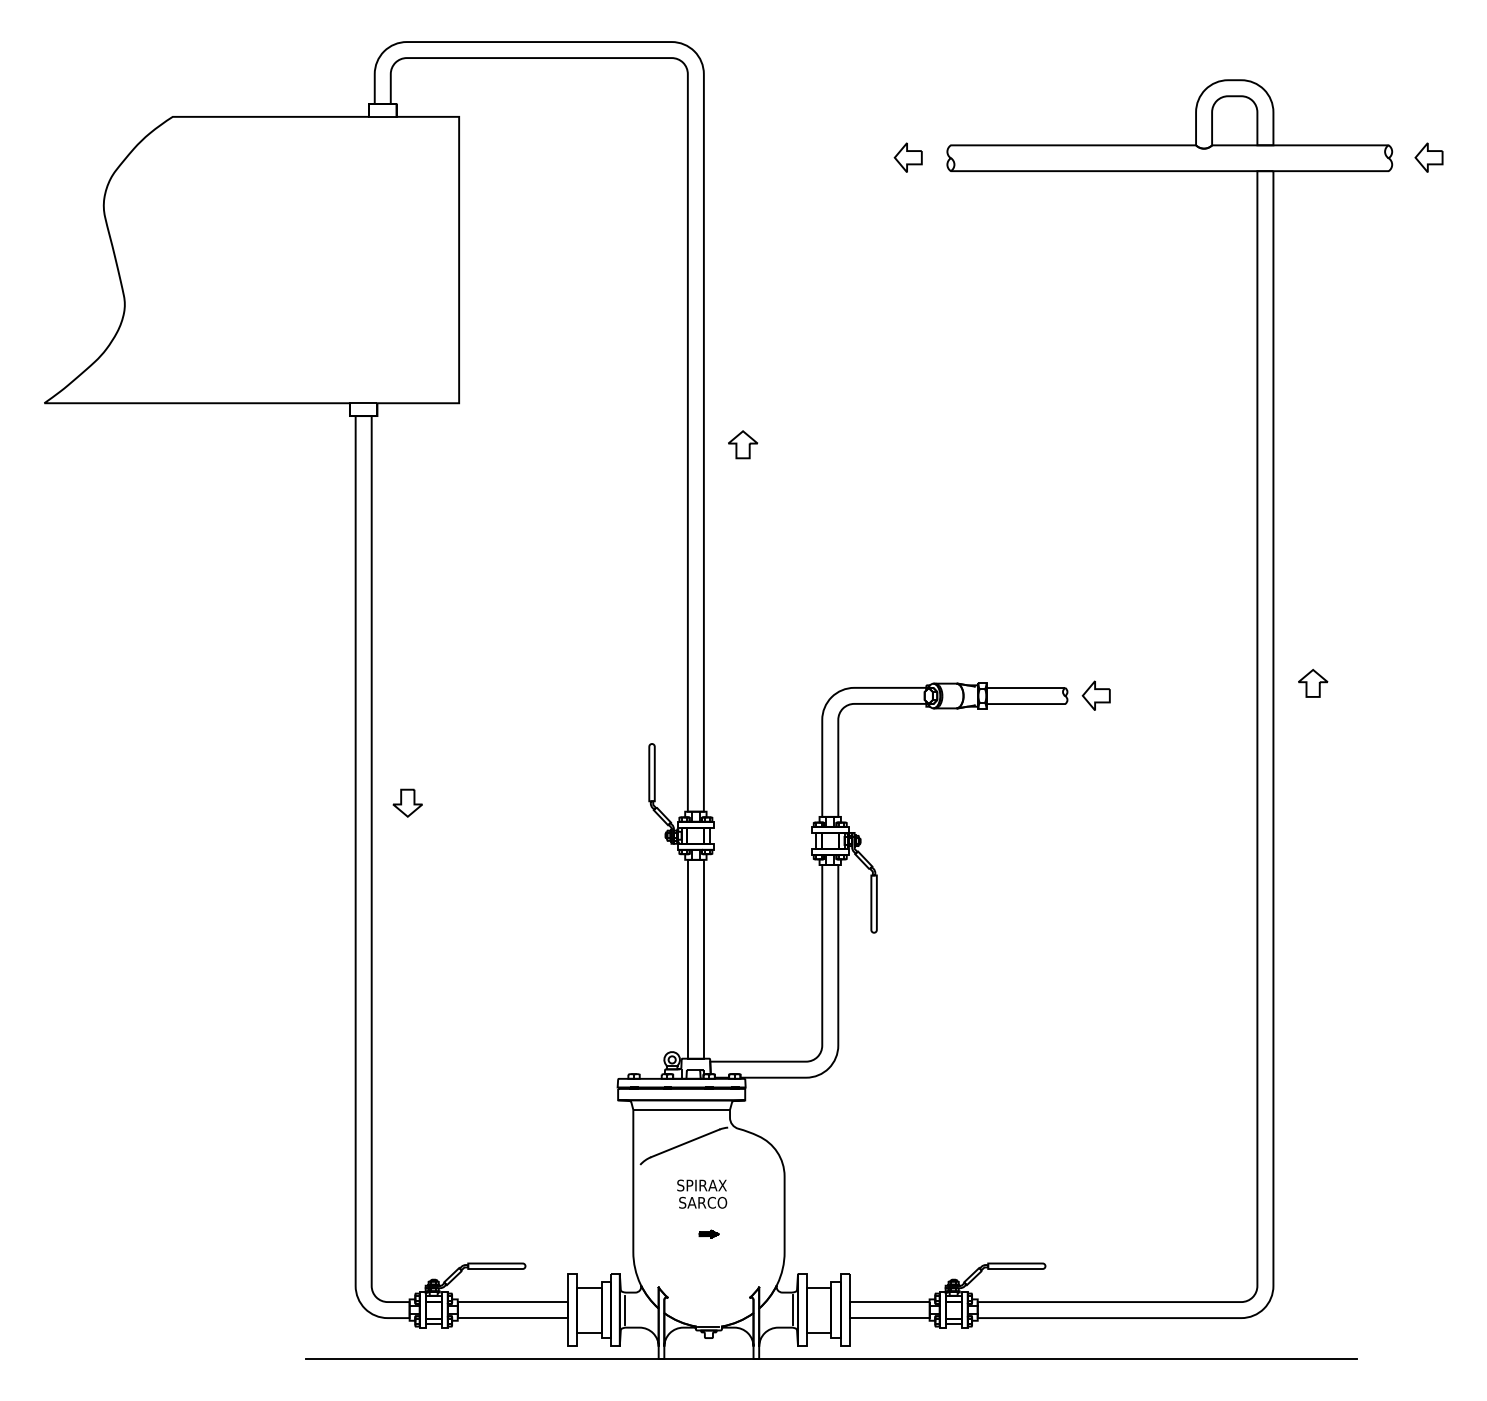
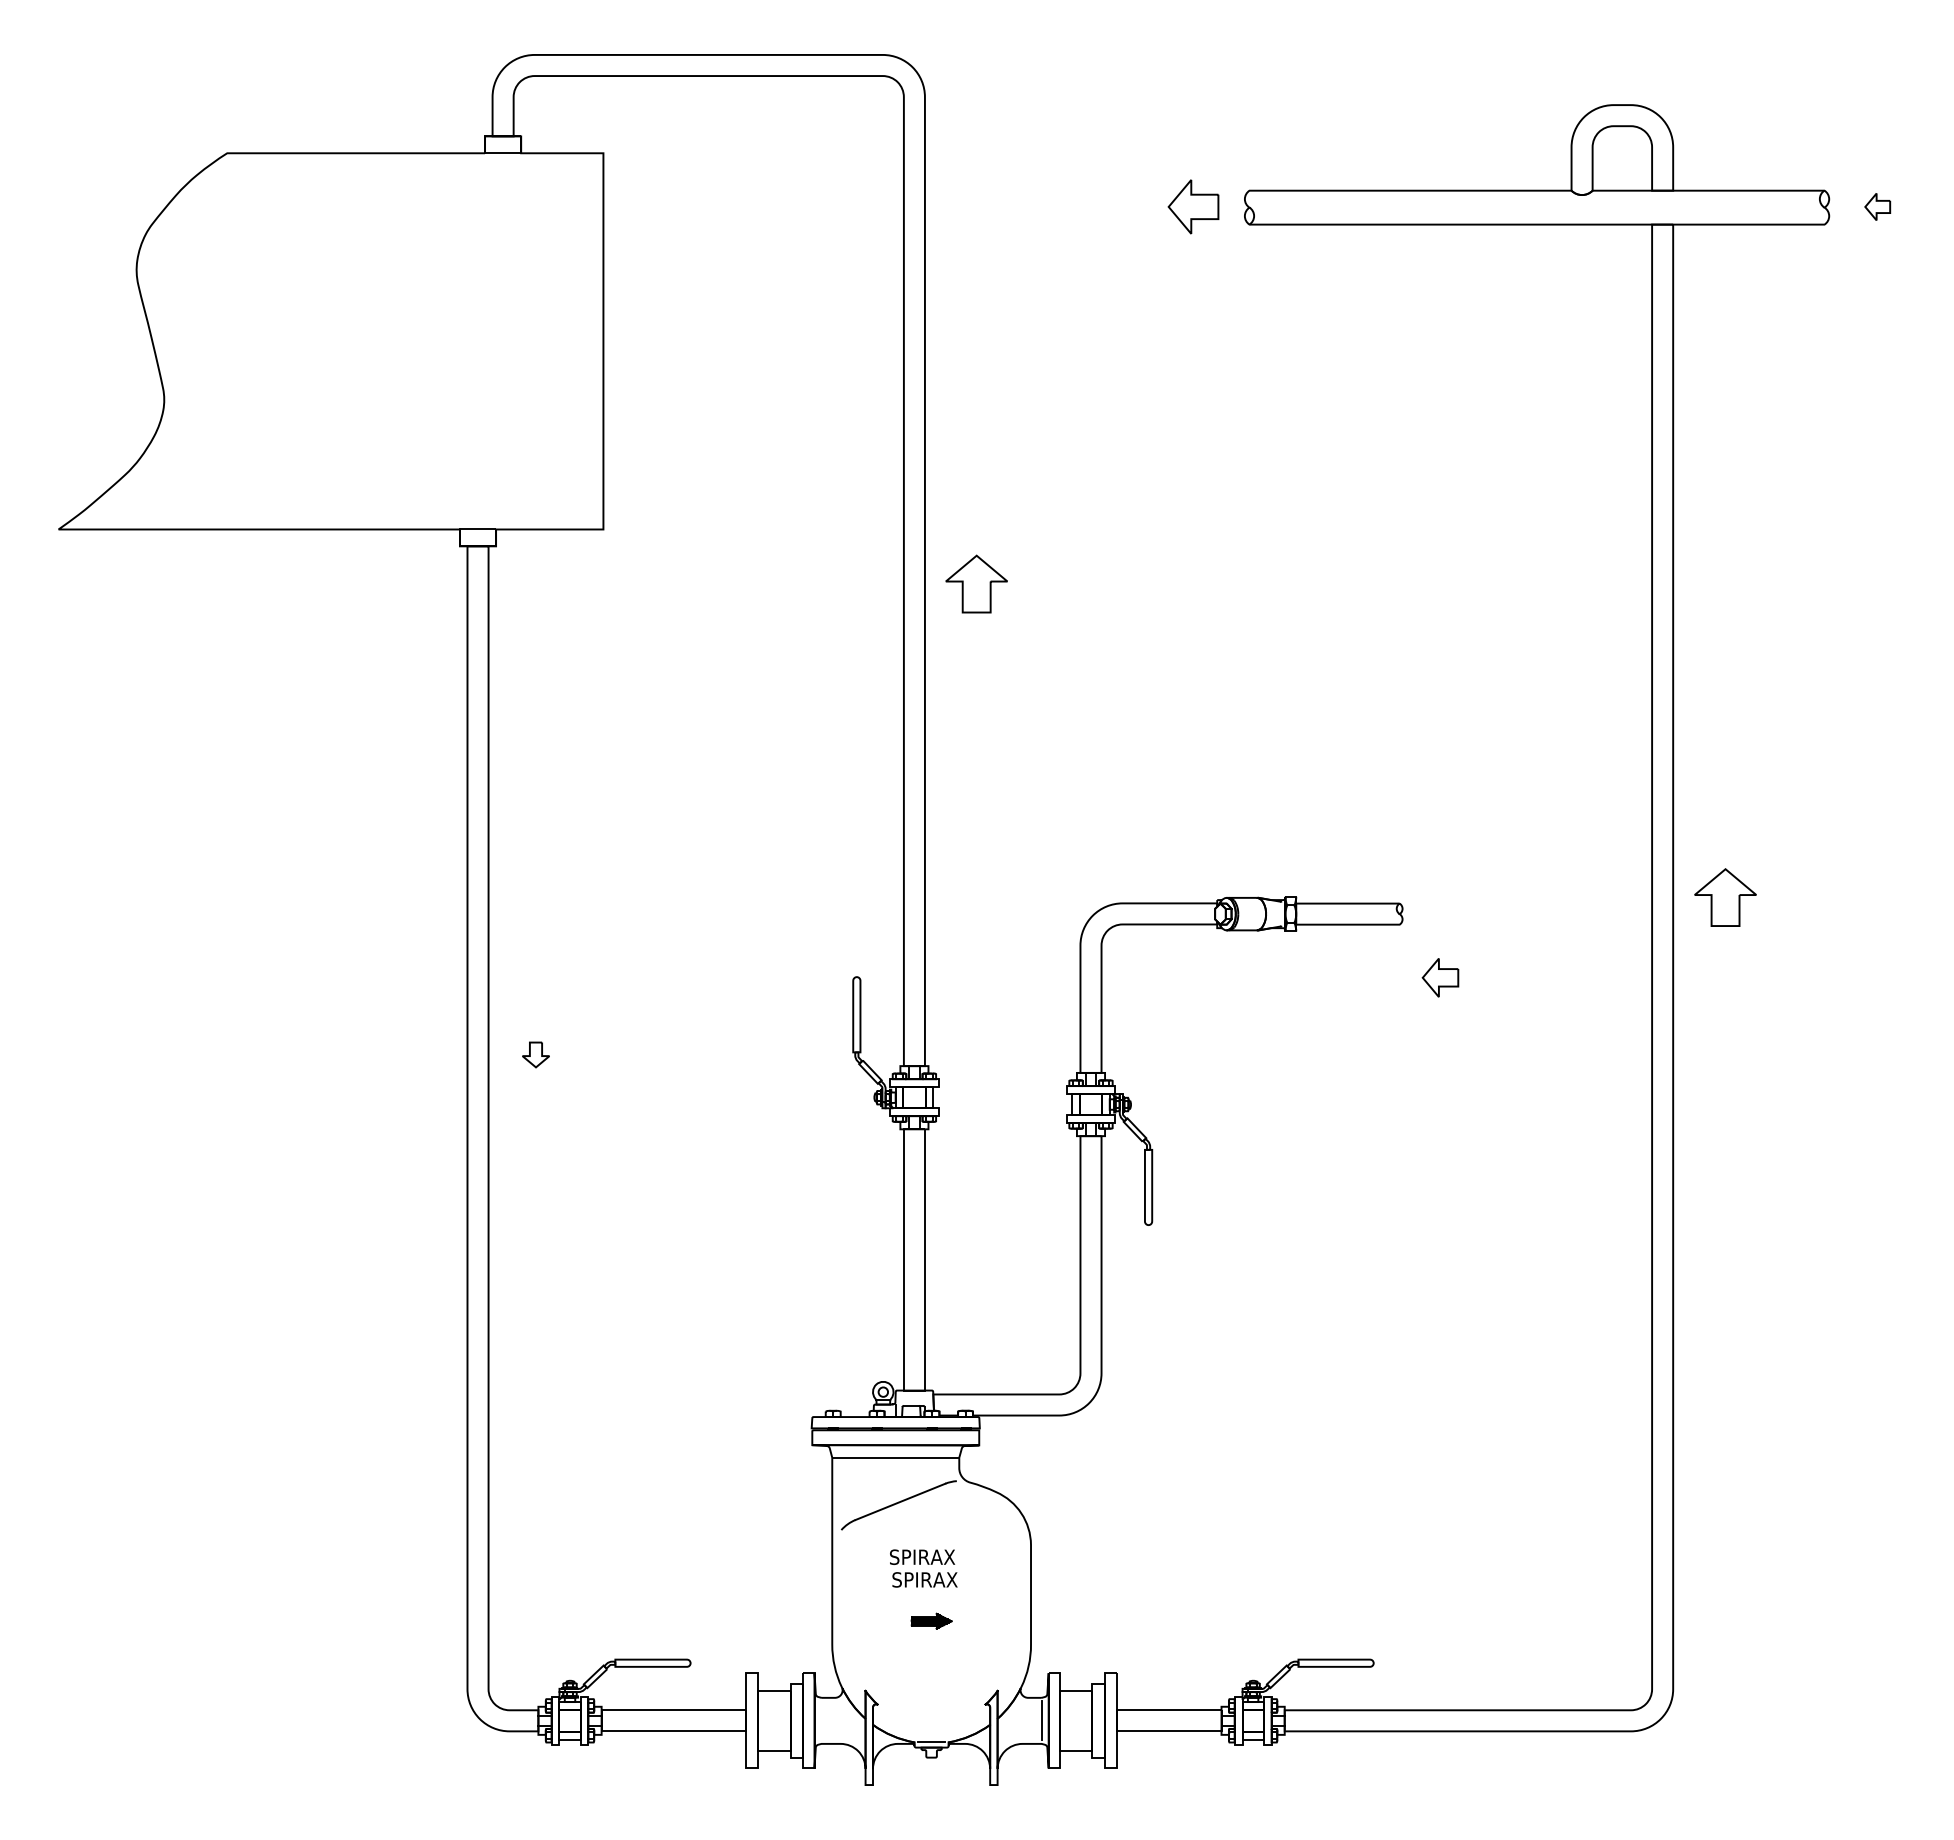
part: (908, 157) -> (1193, 206), size x1.4
part: (1428, 157) -> (1877, 206), size x0.7
part: (742, 444) -> (975, 583), size x1.6
part: (1312, 683) -> (1724, 897), size x1.6
part: (1096, 695) -> (1440, 977), moved
part: (407, 802) -> (535, 1054), size x0.7
text: (708, 1202) -> (930, 1579), SARCO -> SPIRAX
part: (708, 1233) -> (931, 1620), size x1.6
line: (625, 1309) -> (821, 1720), removed
line: (831, 1359) -> (1092, 1785), removed

